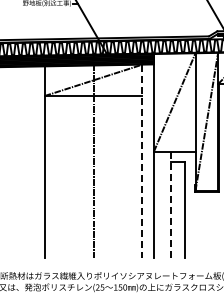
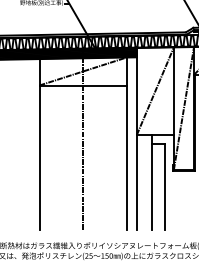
line: (142, 161) -> (126, 143), dashed -> solid
line: (170, 205) -> (151, 182), dashed -> solid

